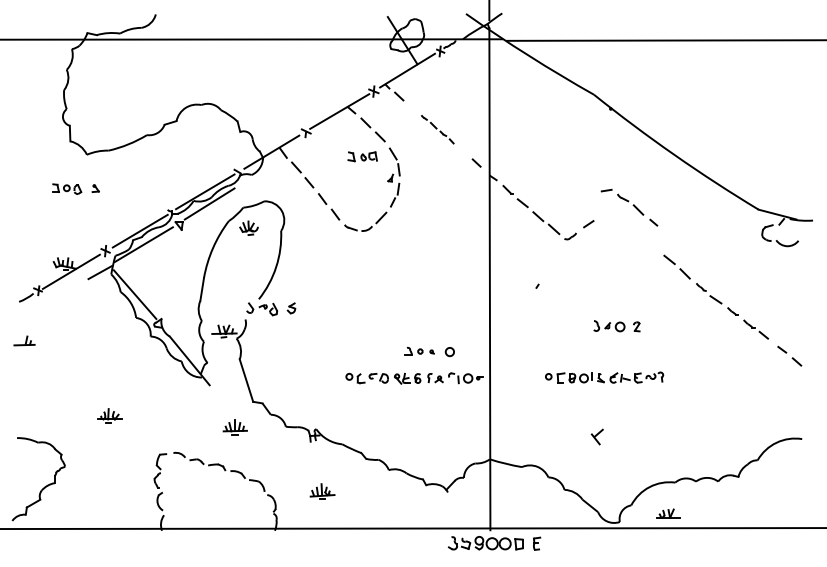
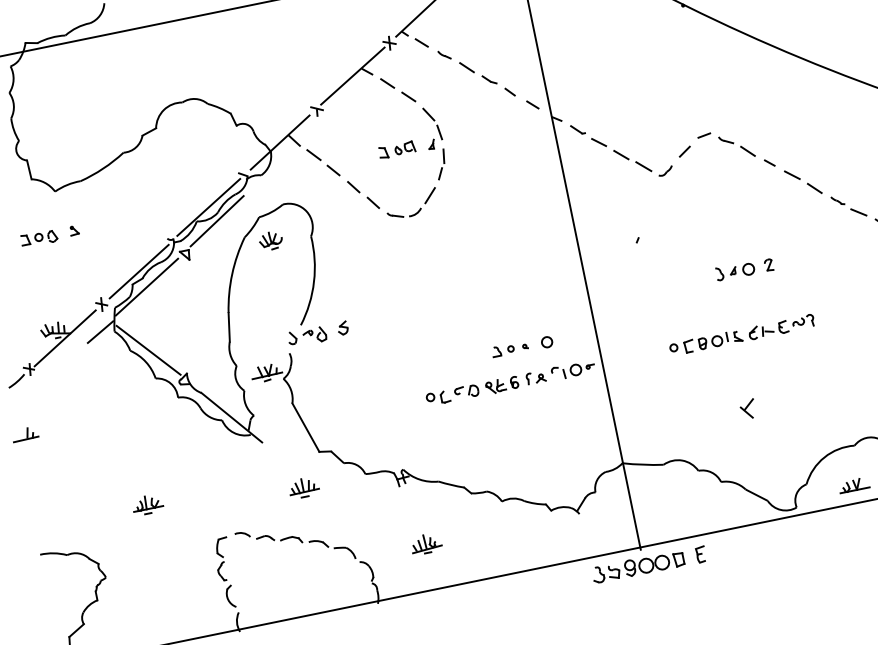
part: (437, 129) -> (476, 73), size x1.67
part: (362, 156) -> (396, 149), moved
part: (629, 207) -> (736, 150), moved

